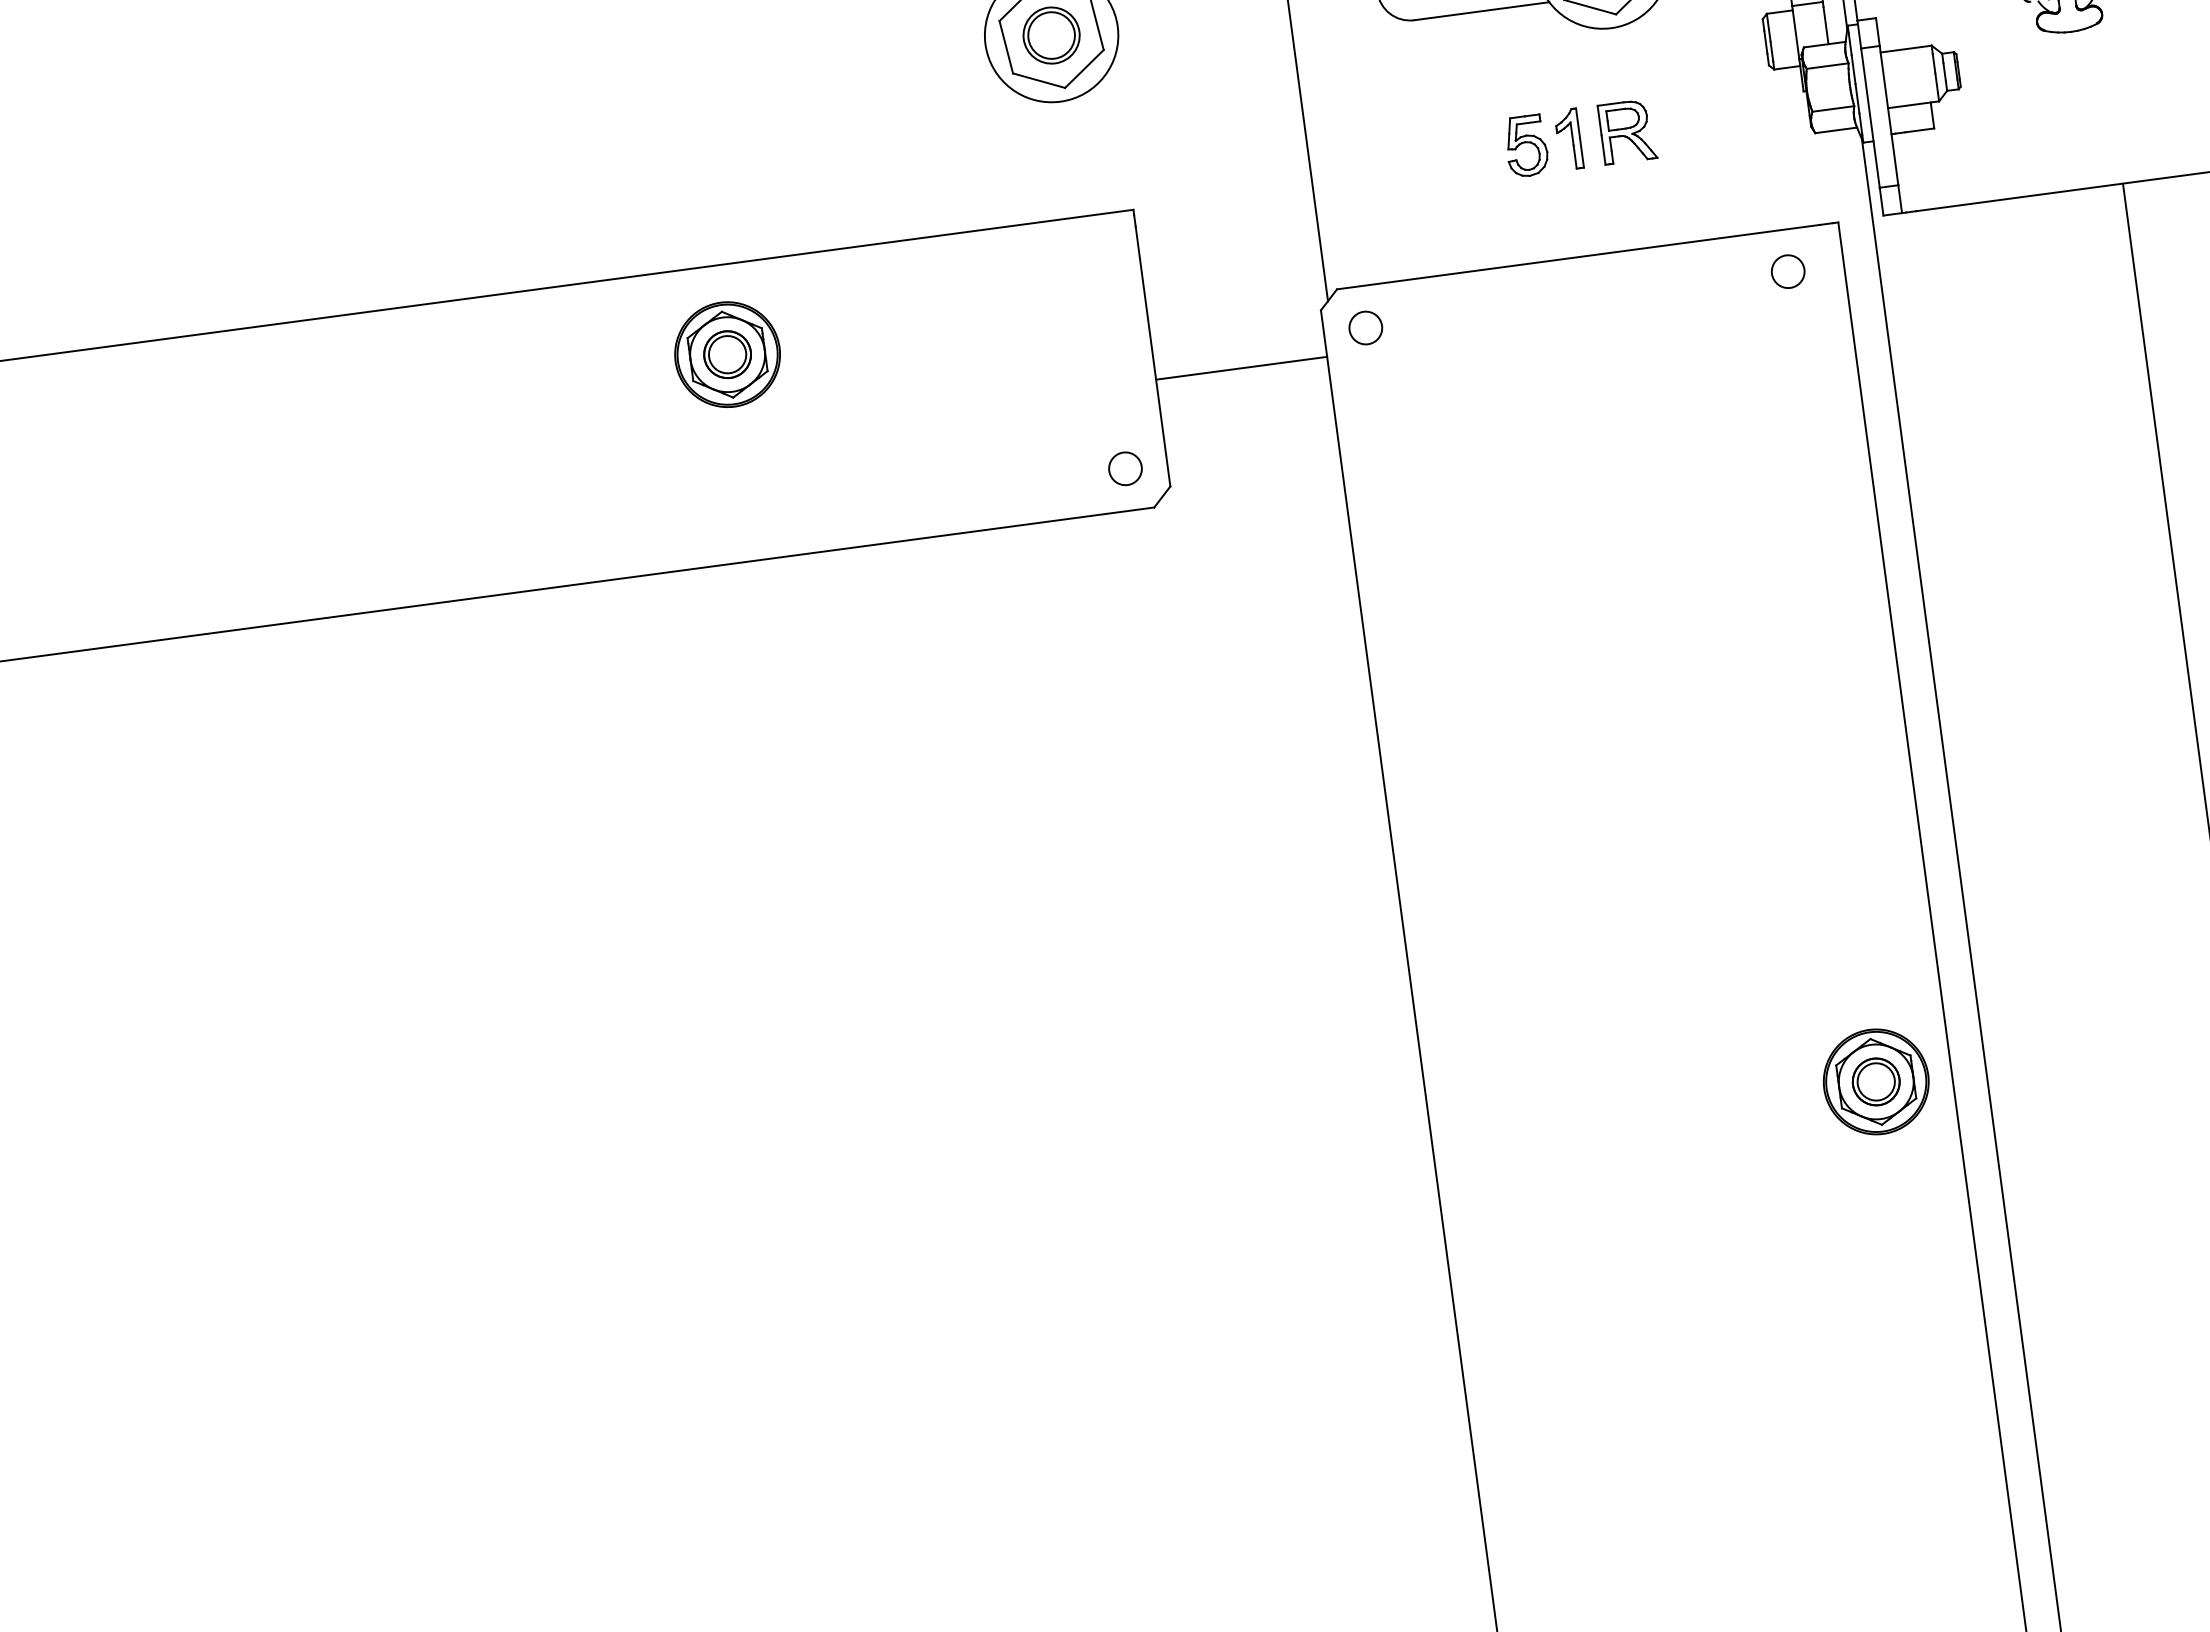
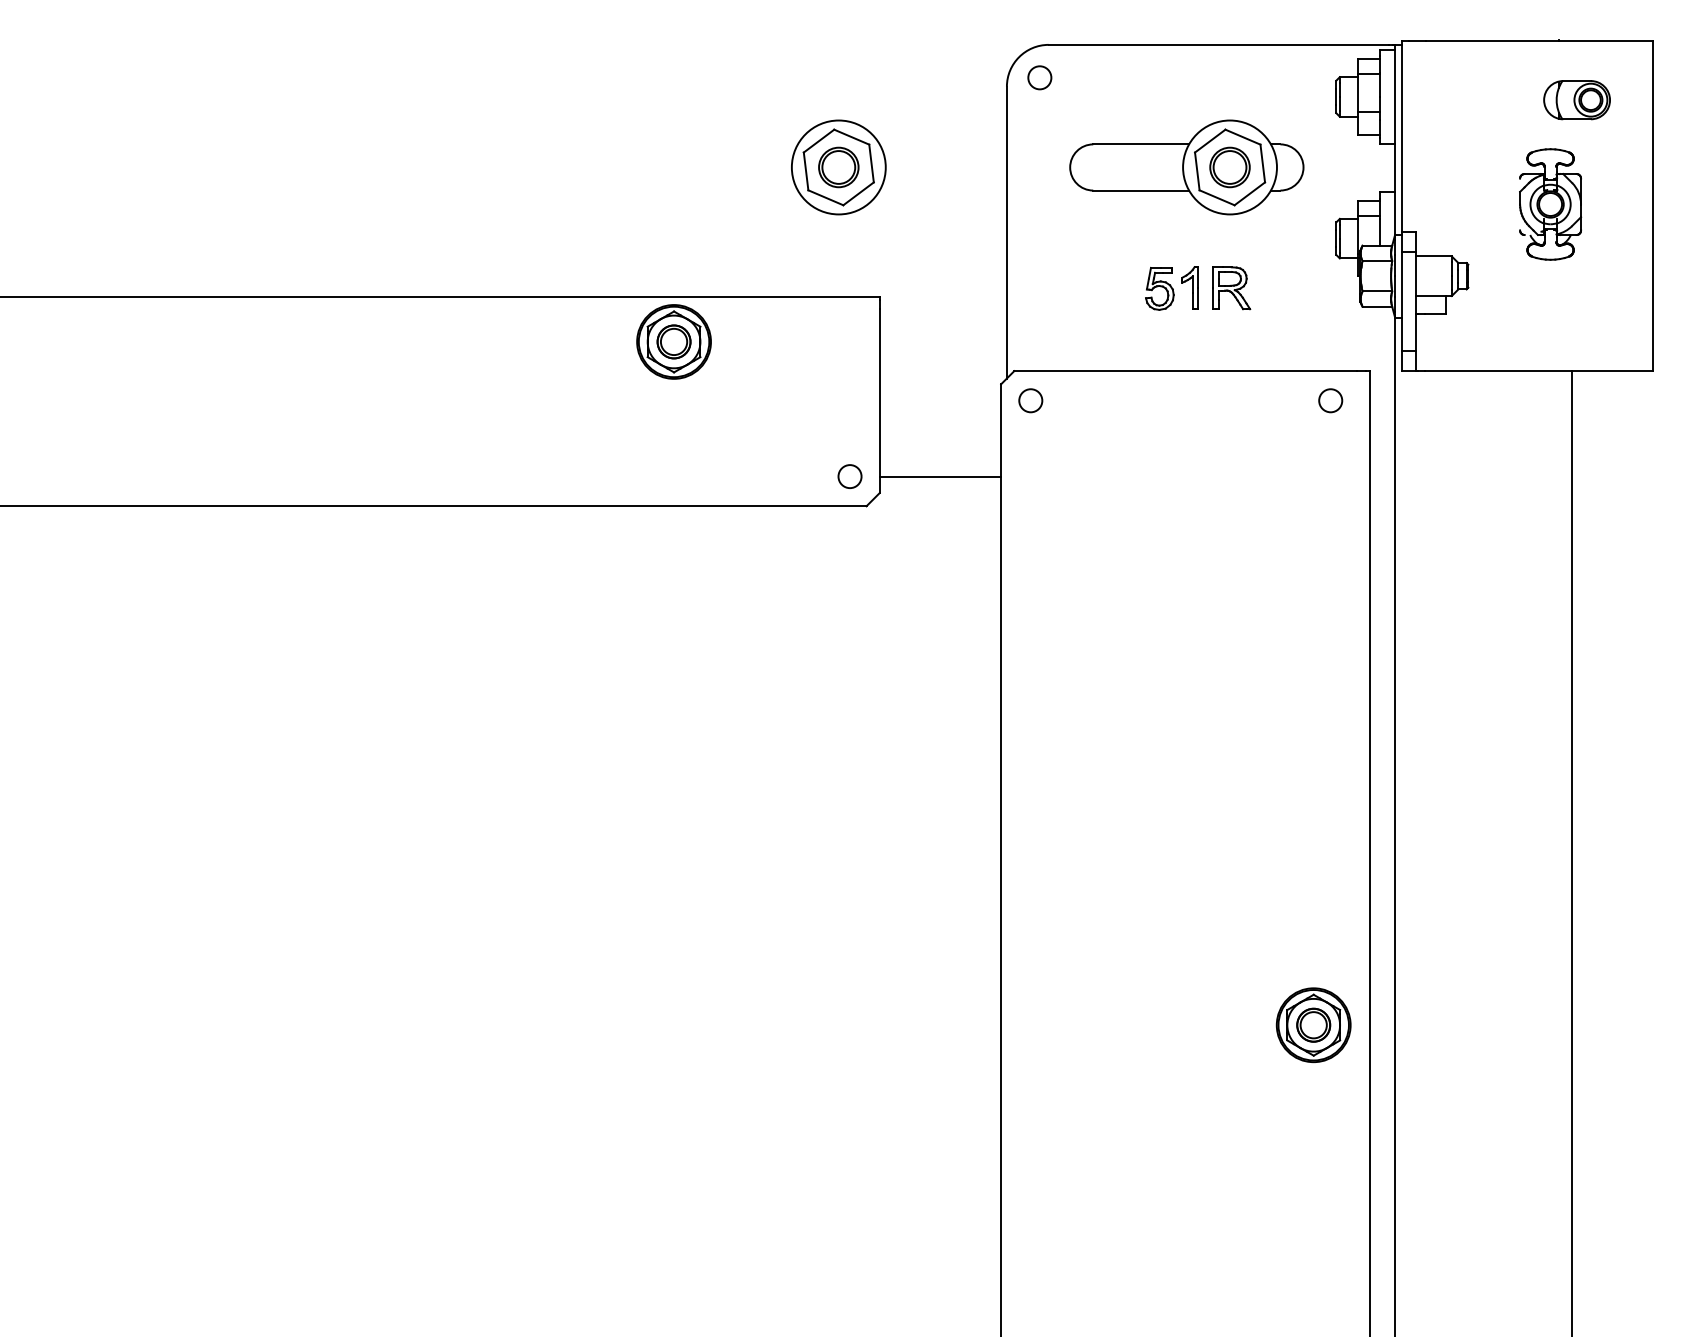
part: (726, 354) -> (673, 341), moved
line: (1241, 368) -> (940, 477), moved
part: (1875, 1082) -> (1313, 1025), moved

